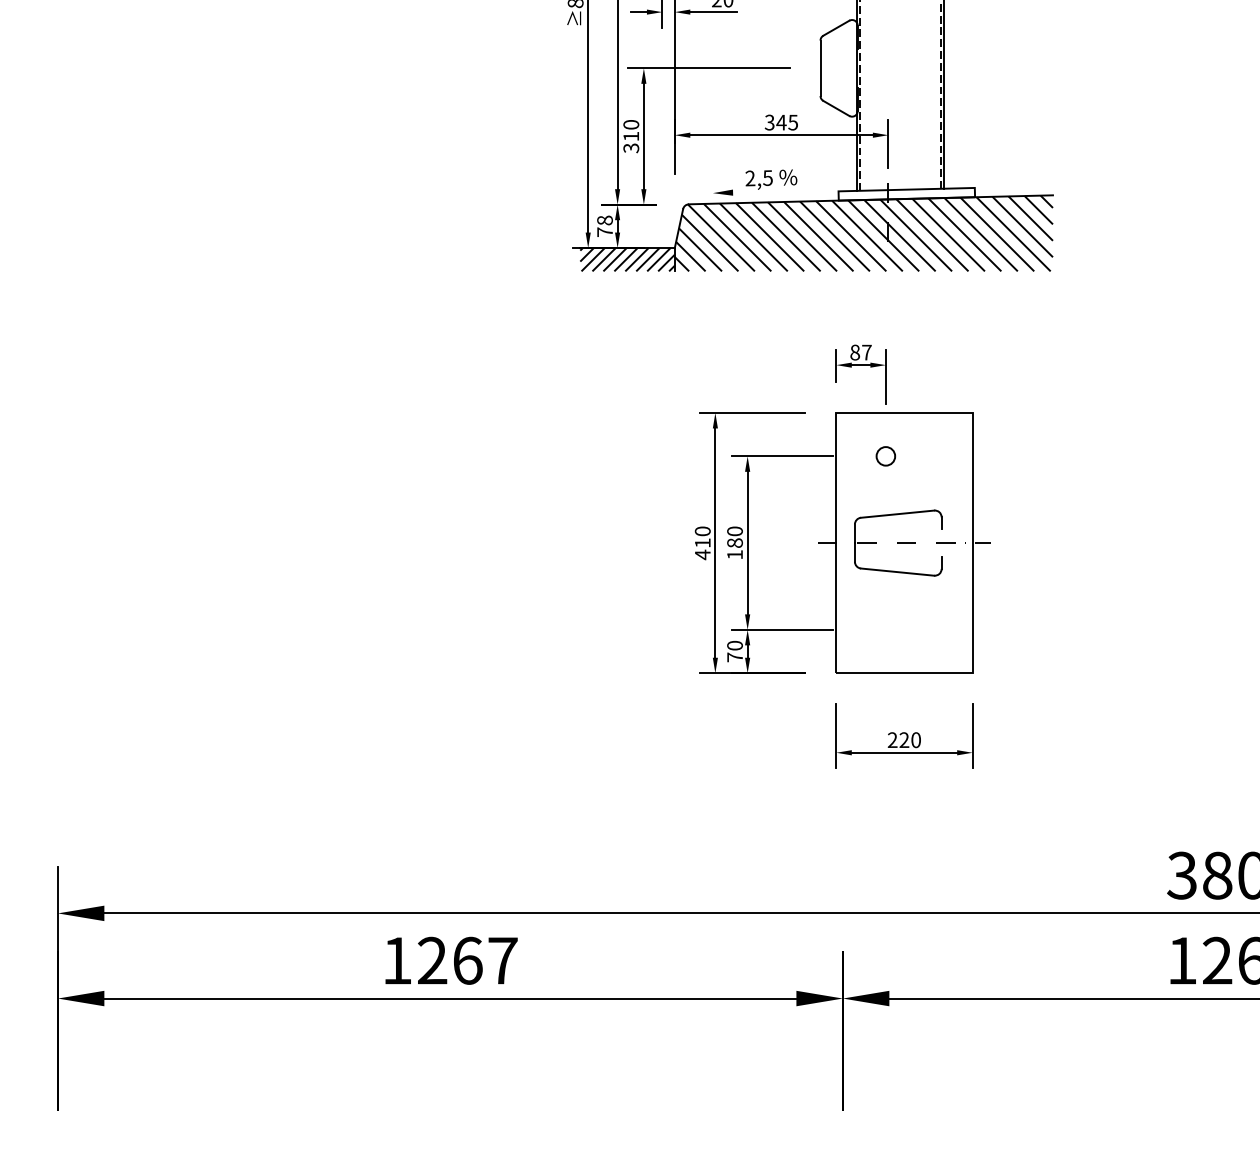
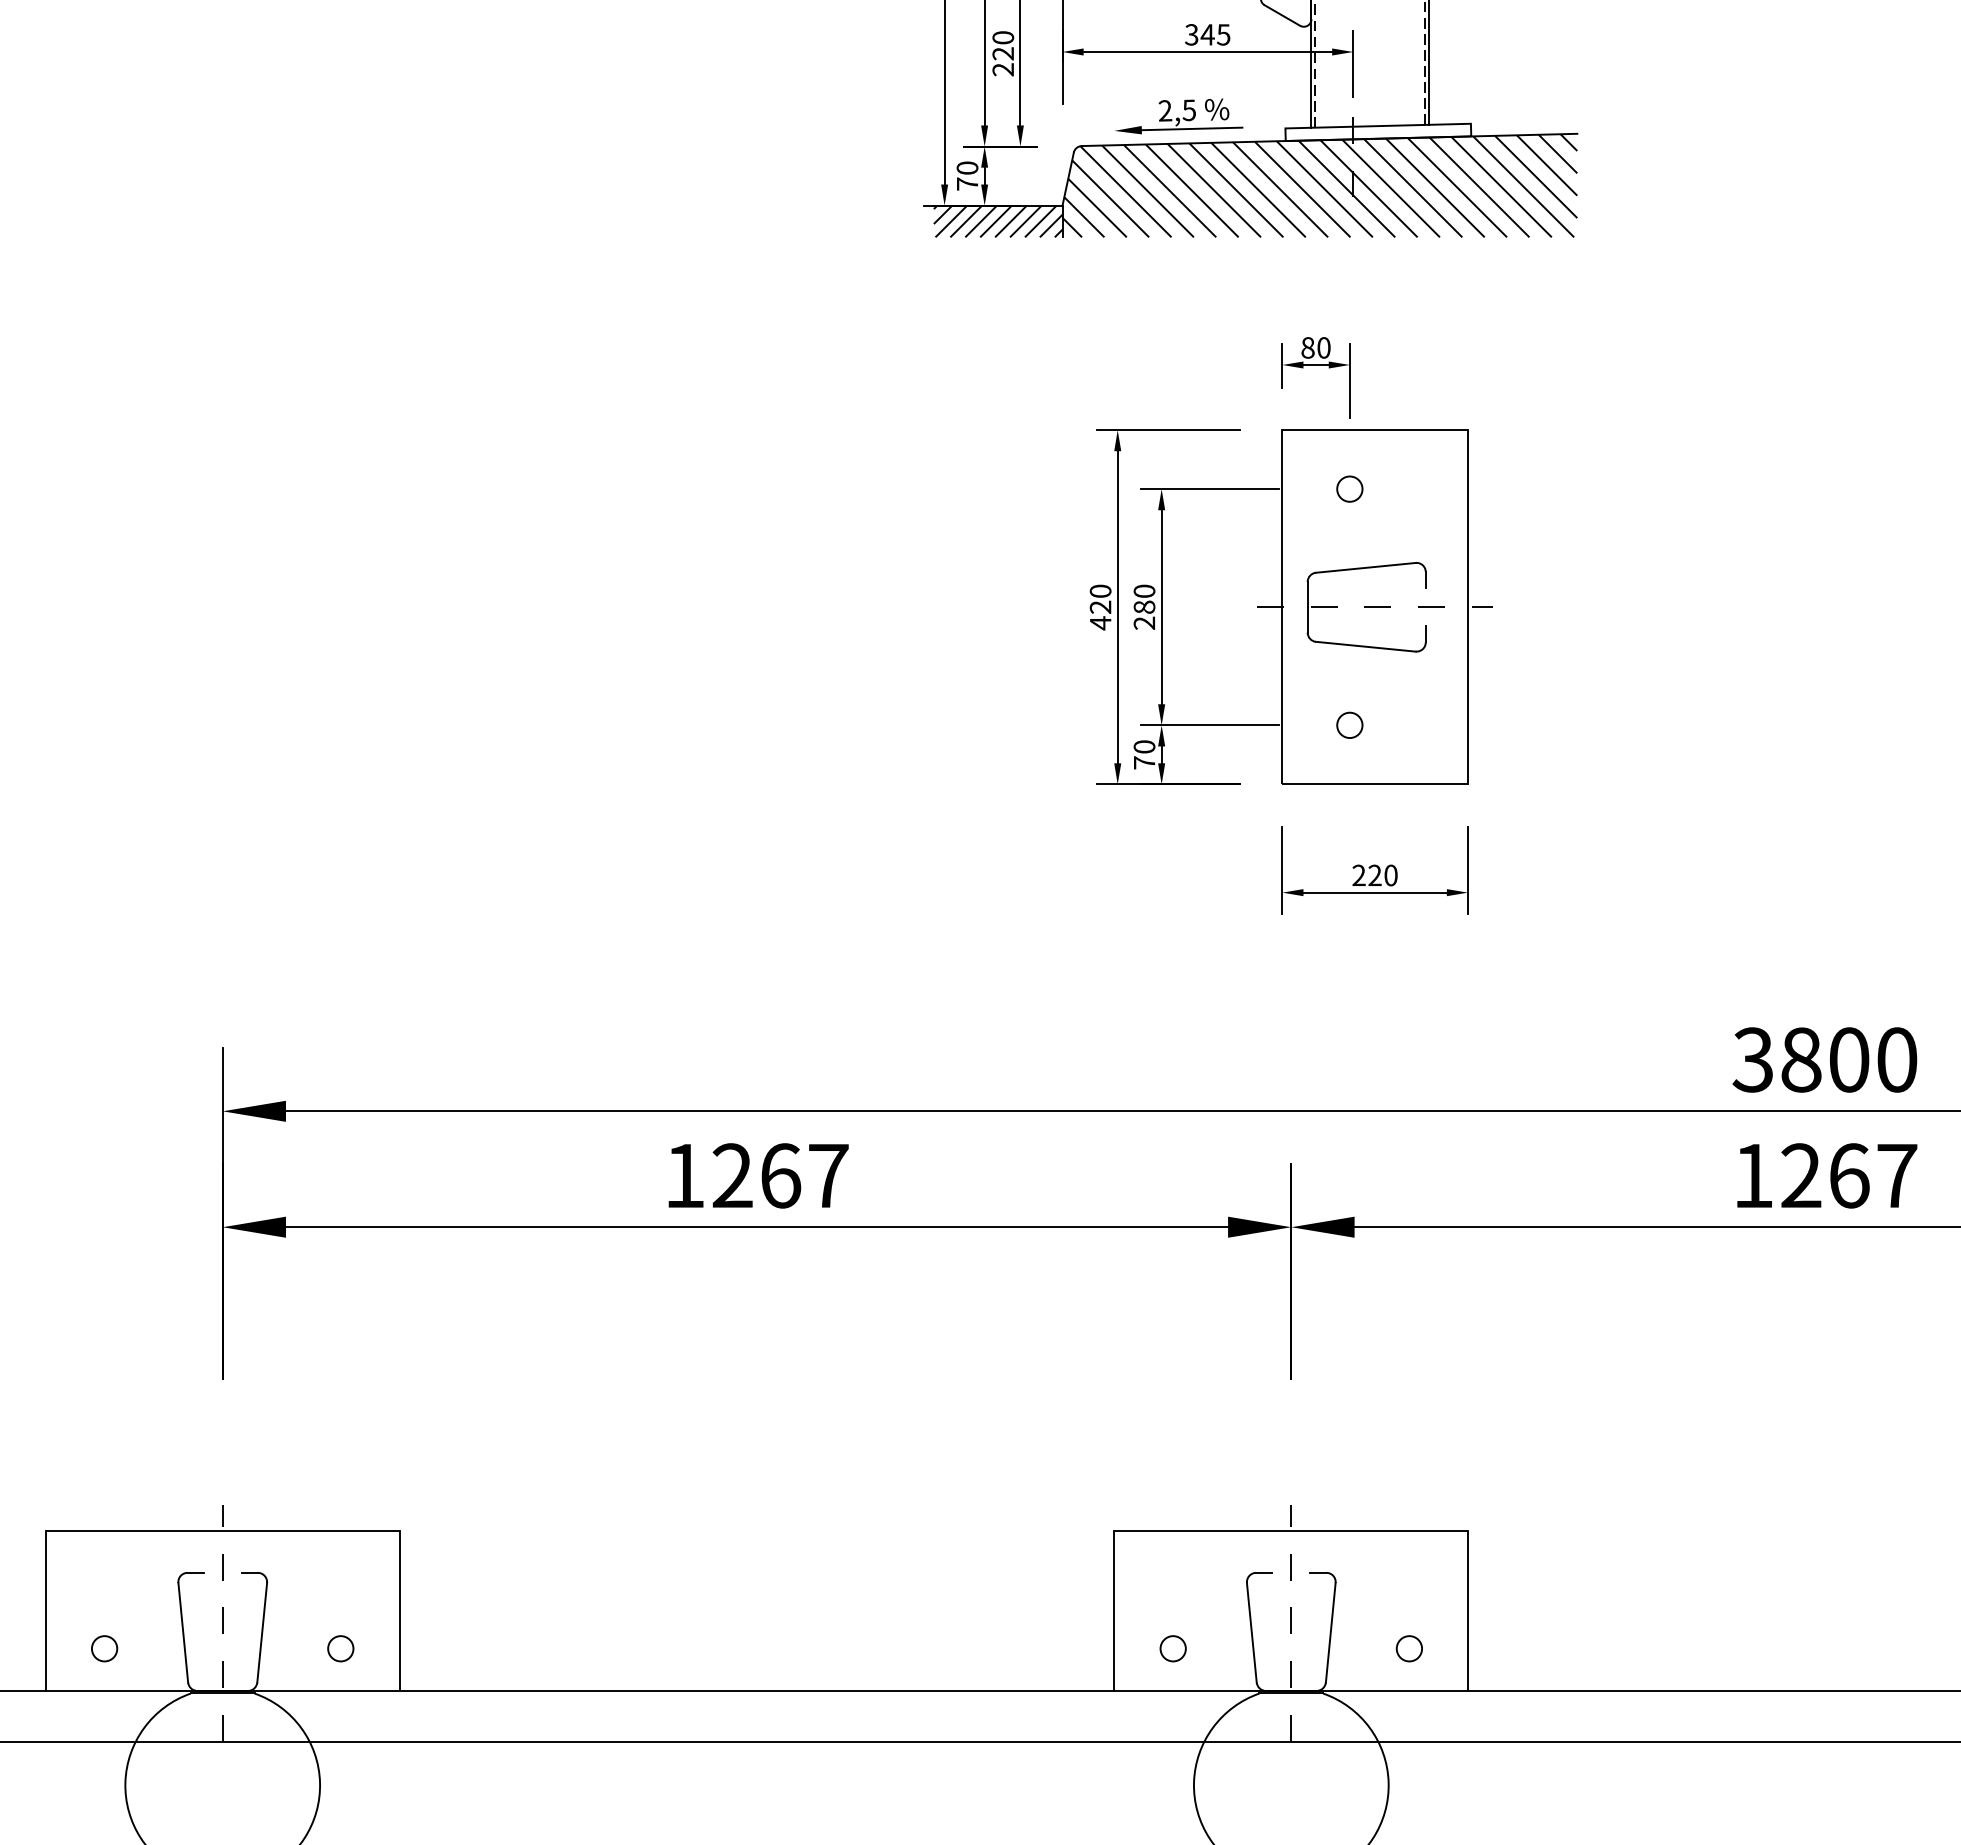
text: (631, 142) -> (1003, 61), 310 -> 220
line: (769, 191) -> (1191, 128), added
text: (605, 220) -> (967, 167), 78 -> 70
text: (866, 352) -> (1323, 347), 87 -> 80
text: (702, 542) -> (1100, 606), 410 -> 420
text: (734, 554) -> (1143, 622), 180 -> 280
circle: (885, 629) -> (1349, 724), added

